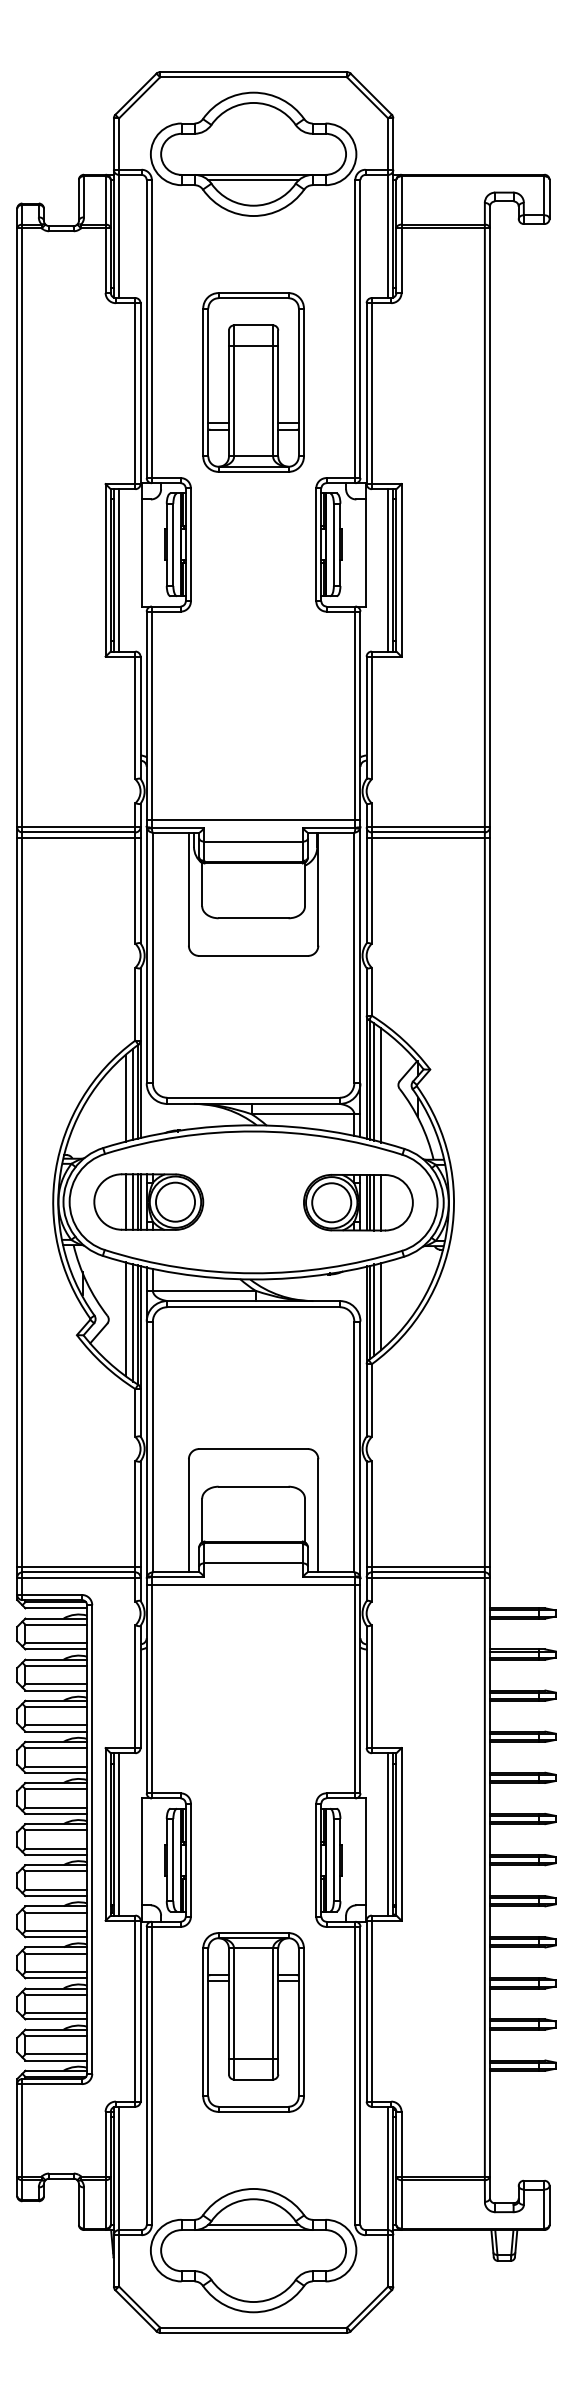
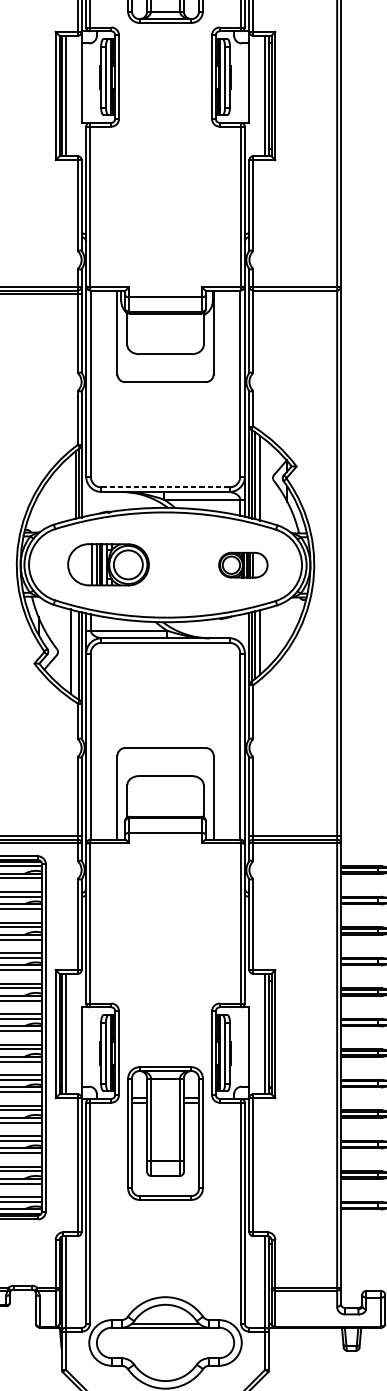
line: (253, 819) -> (165, 280), removed
line: (427, 837) -> (294, 294), removed
line: (254, 1097) -> (166, 487), solid -> dashed
line: (126, 1098) -> (71, 487), removed
part: (148, 1201) -> (108, 564), moved
part: (358, 1202) -> (243, 565), size x0.6
line: (133, 1322) -> (76, 654), removed
line: (253, 1585) -> (165, 849), removed
part: (253, 2022) -> (165, 1133), moved

